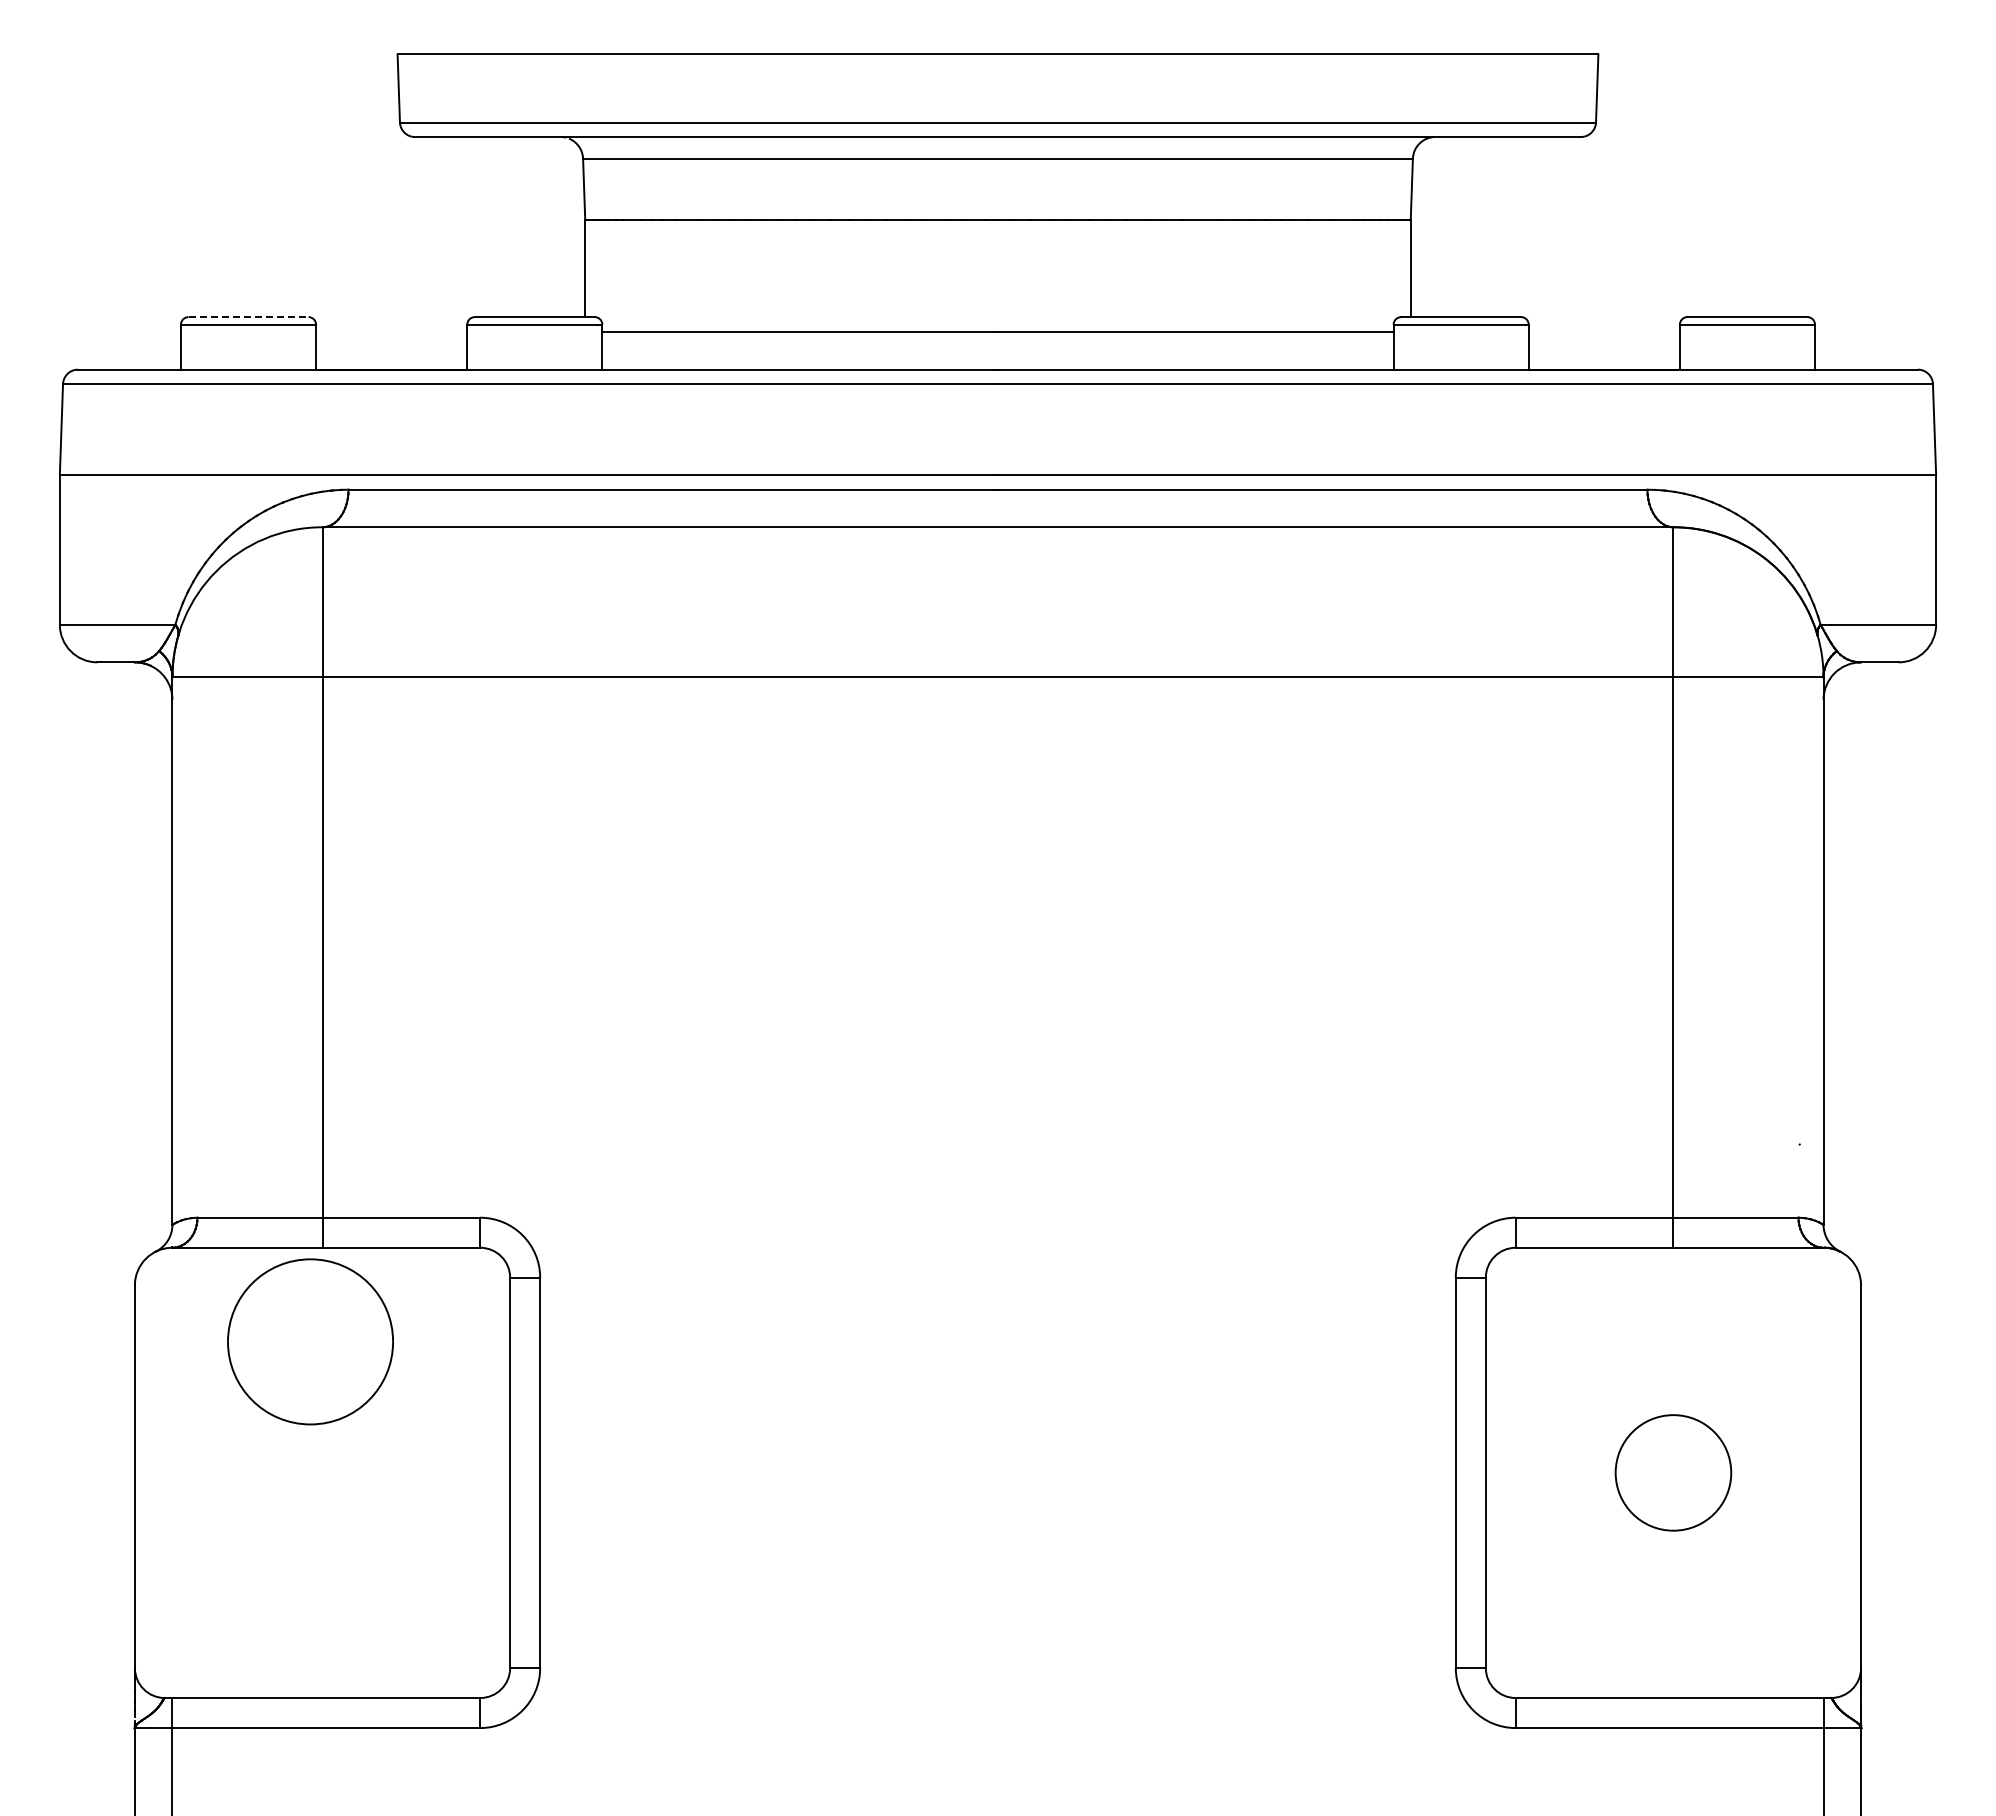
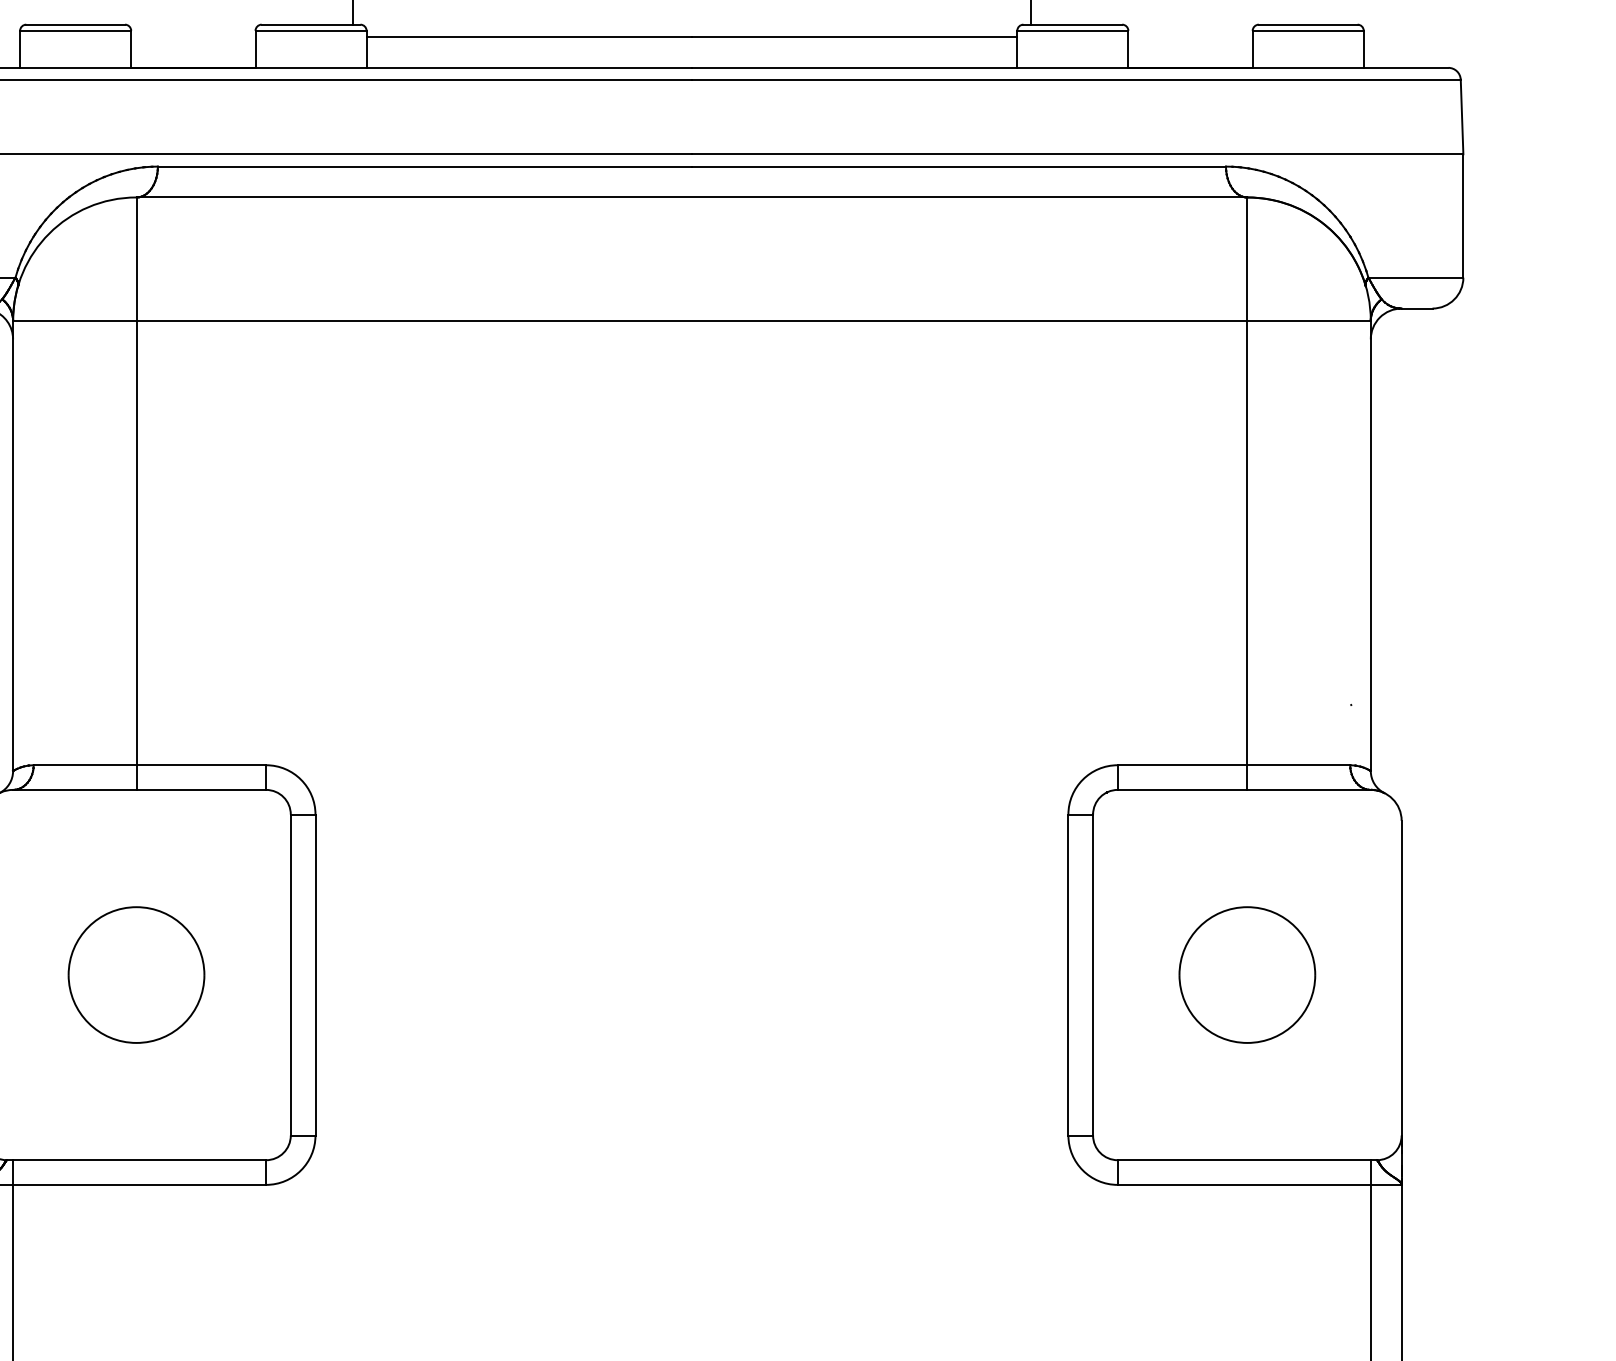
line: (249, 317) -> (76, 24), dashed -> solid
part: (310, 1341) -> (136, 974), moved
part: (1673, 1472) -> (1247, 974), size x1.43

